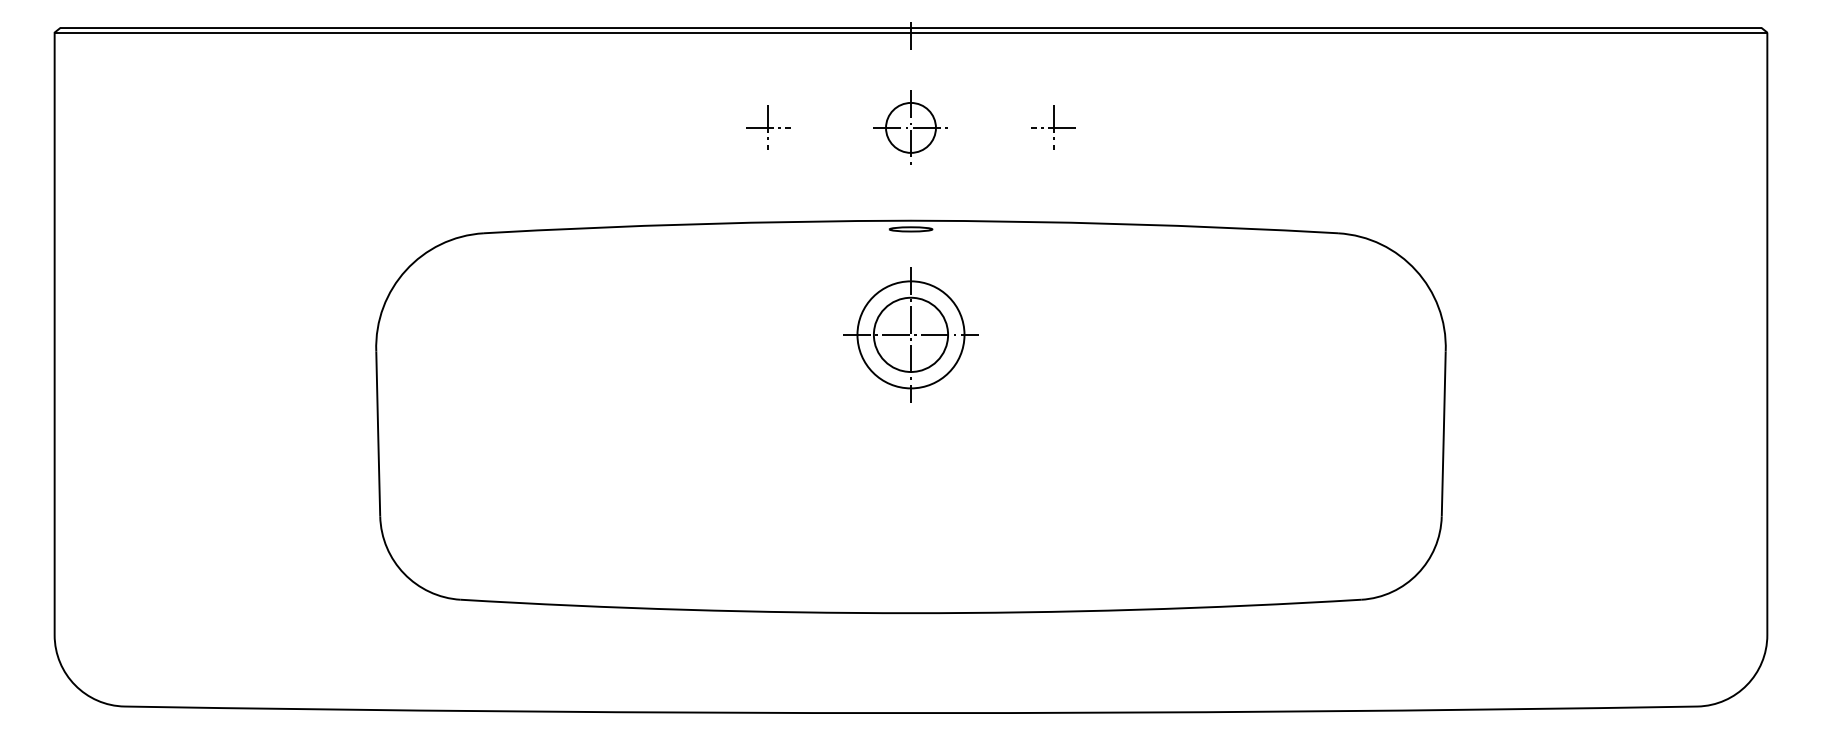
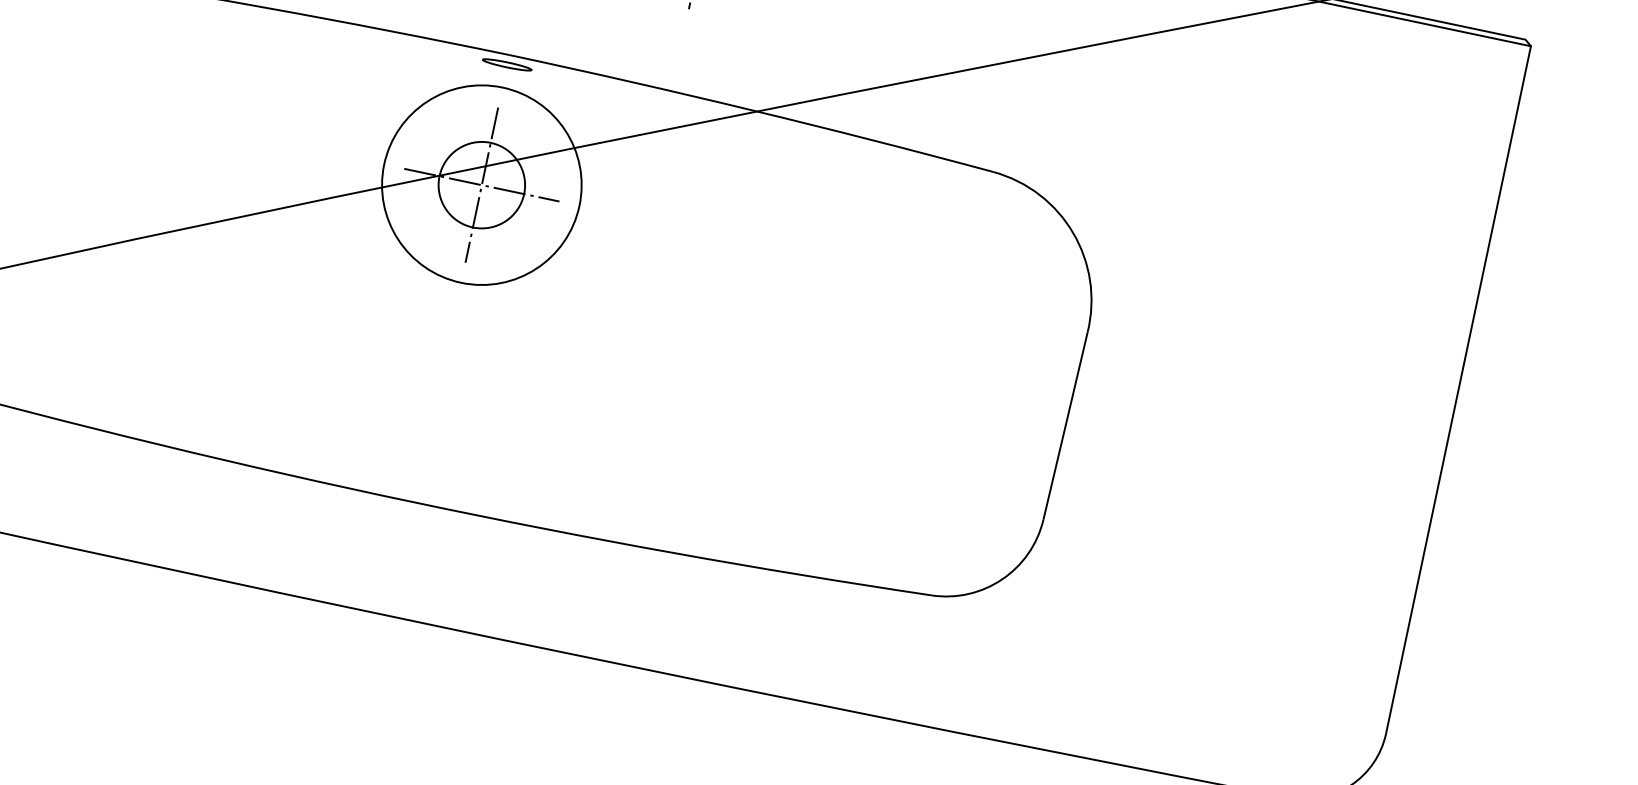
circle: (910, 334) -> (481, 184), size x1.6

